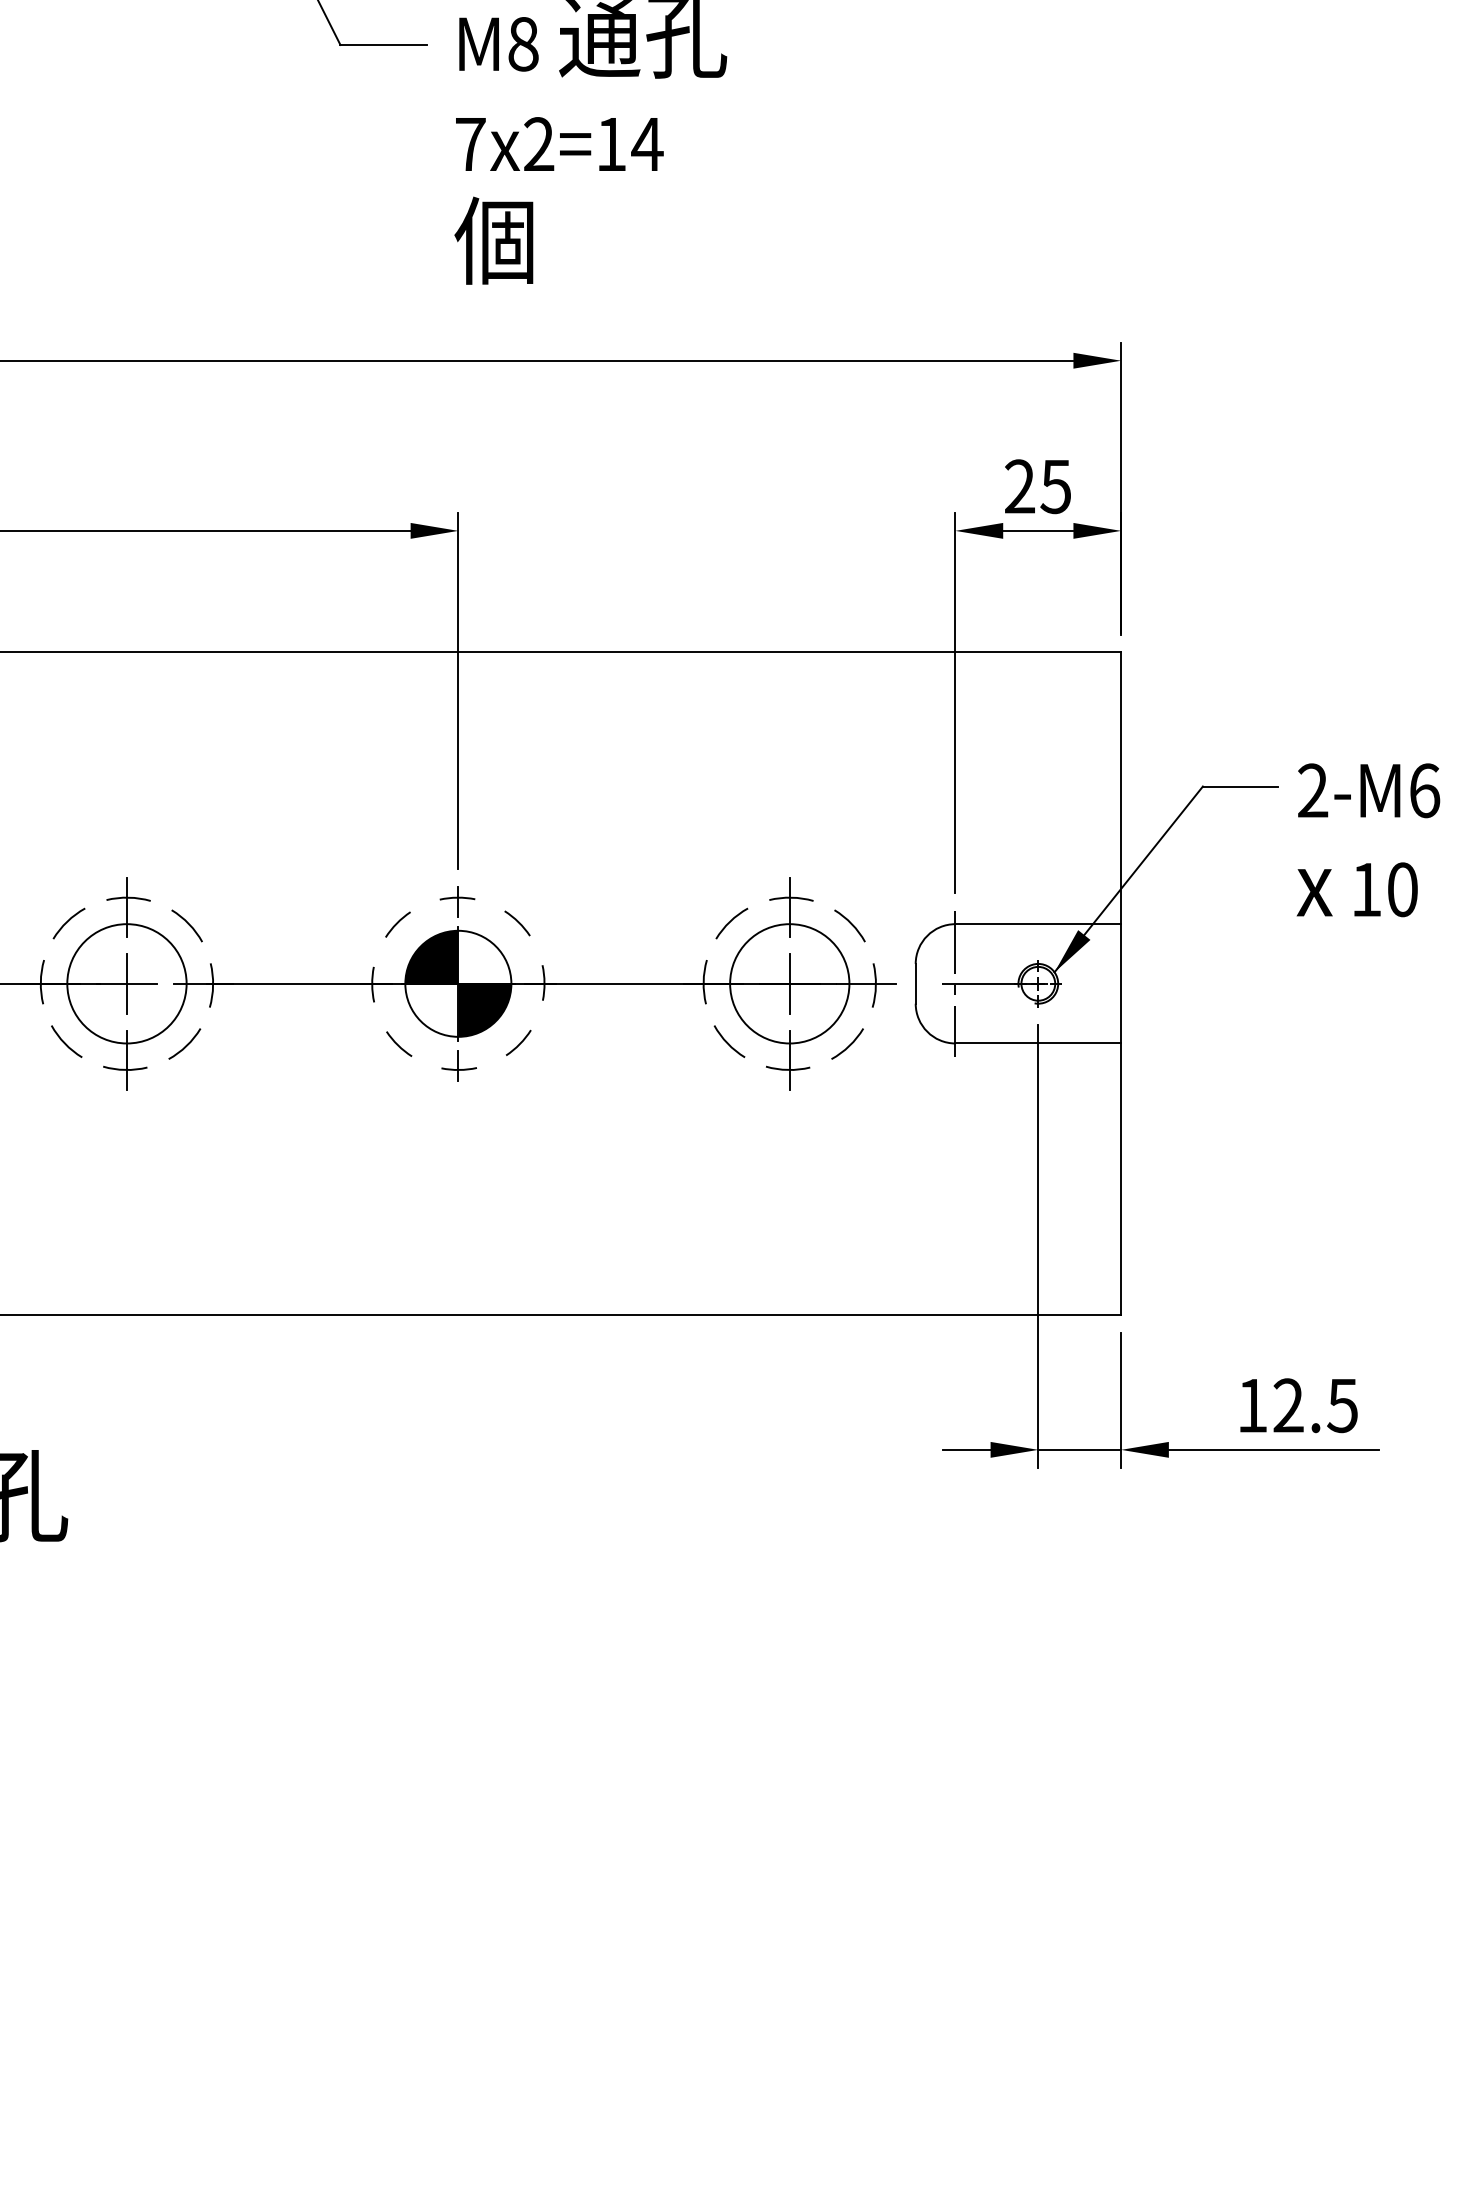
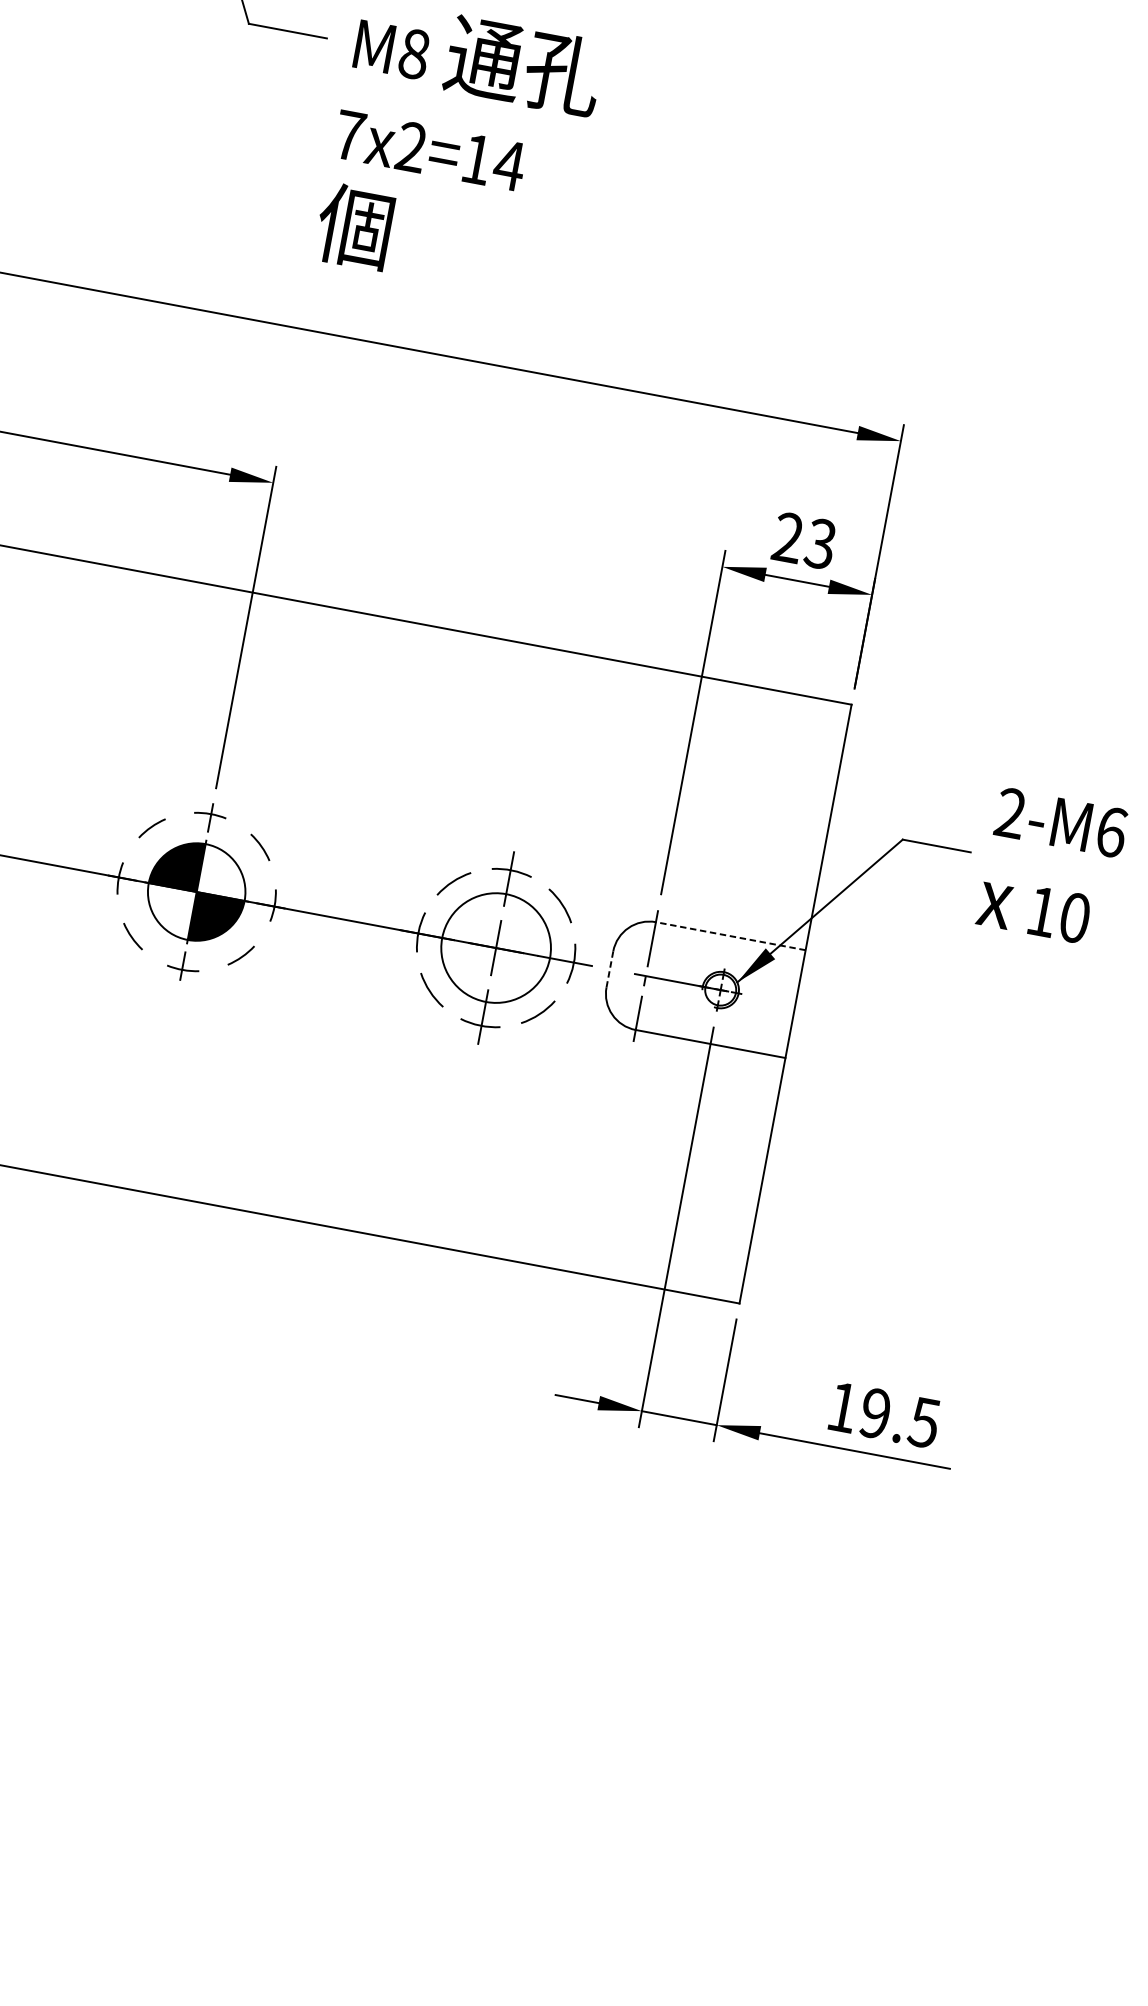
text: (1055, 486) -> (820, 543), 25 -> 23
text: (1368, 840) -> (1052, 867), moved
line: (1038, 924) -> (730, 936), solid -> dashed
line: (915, 983) -> (609, 969), solid -> dashed
text: (1288, 1405) -> (875, 1413), 12.5 -> 19.5

